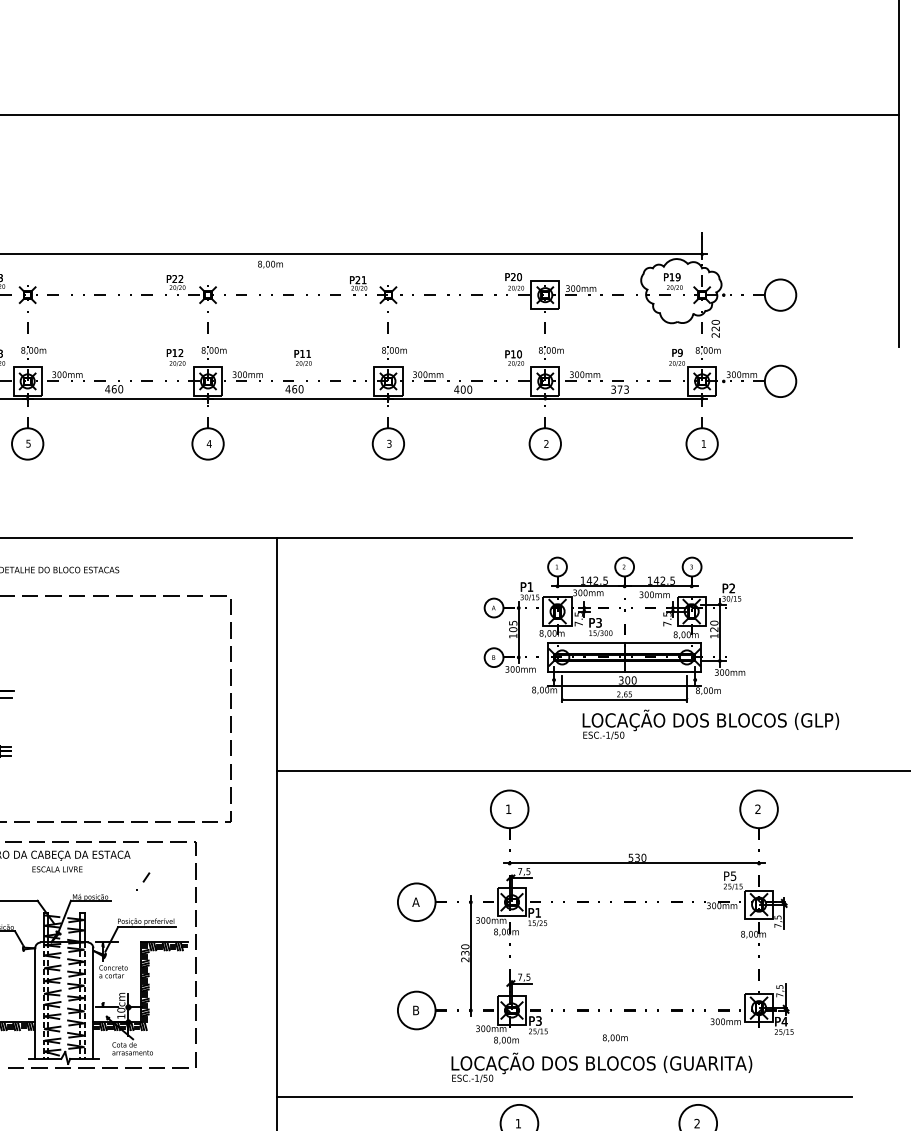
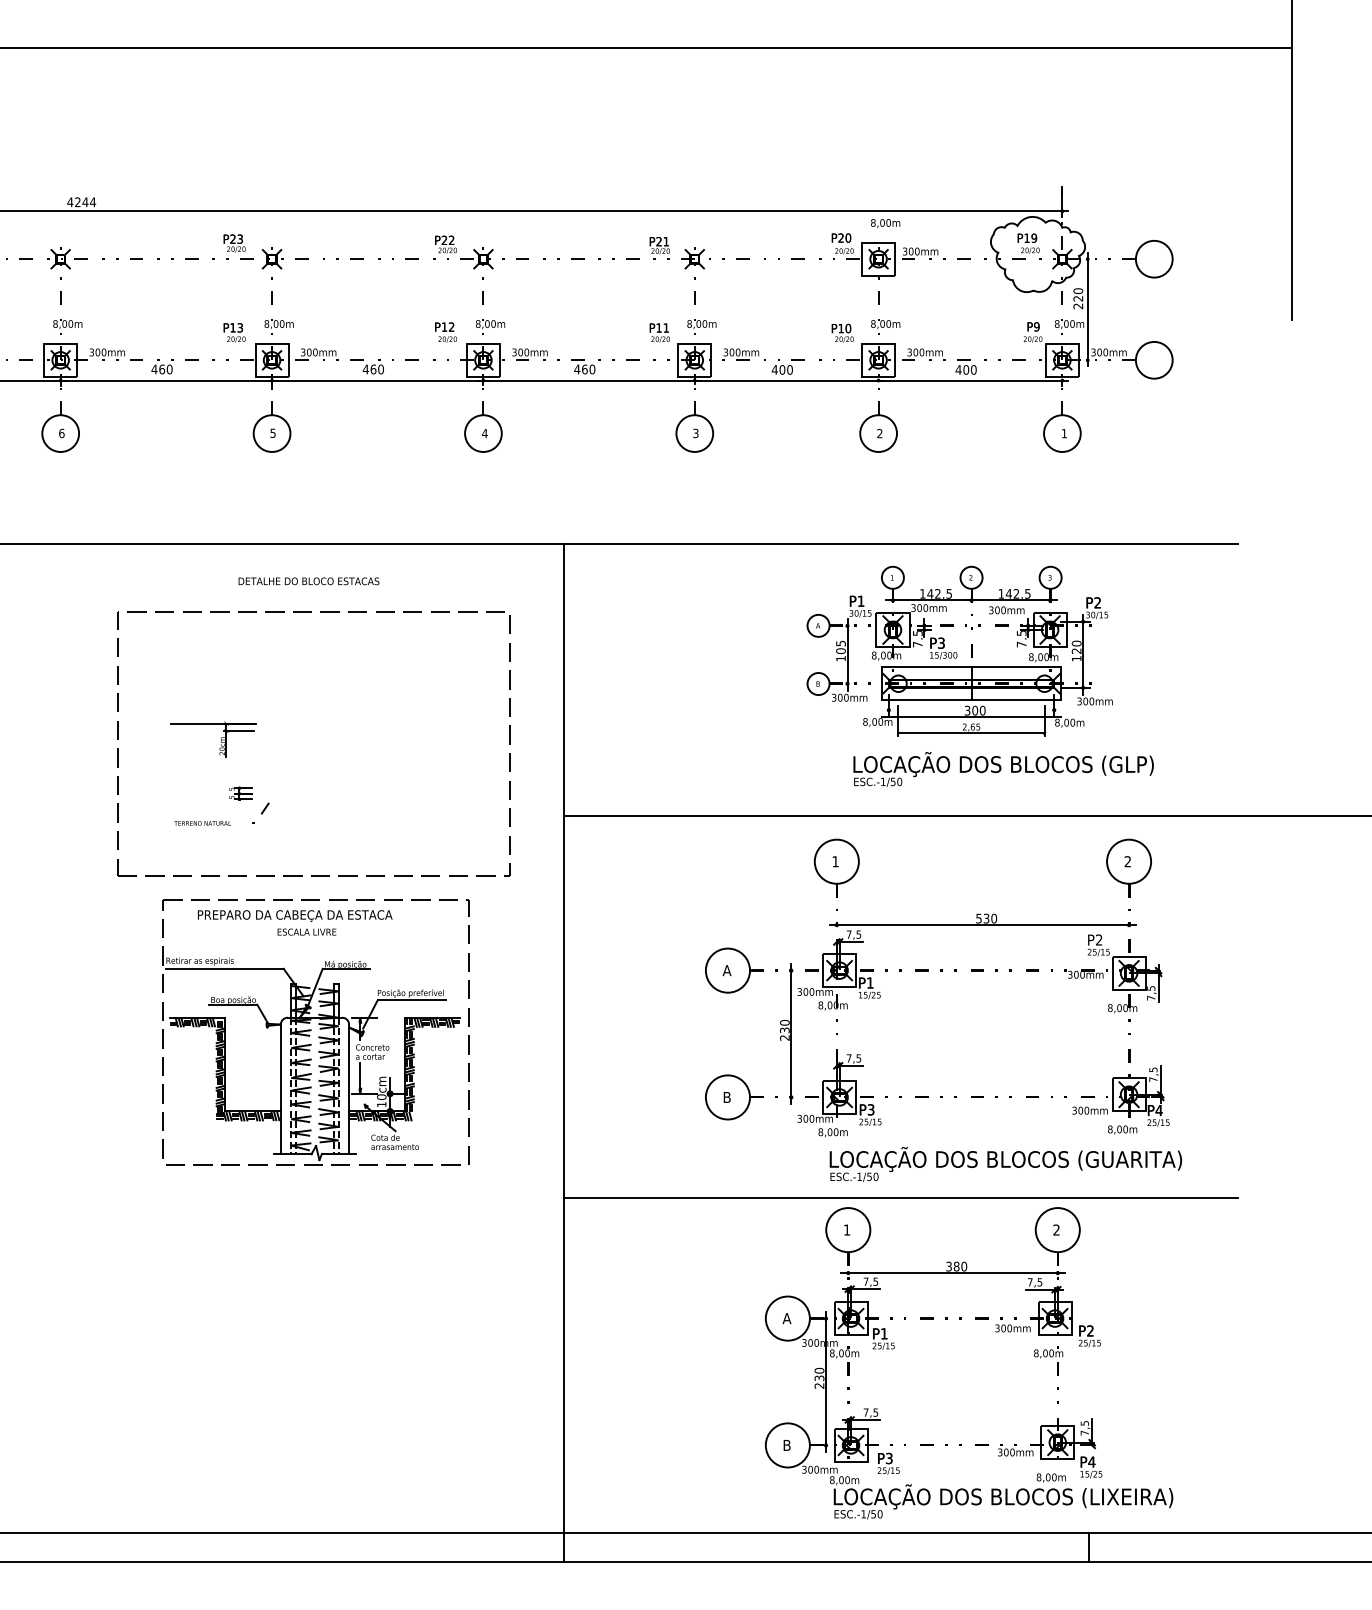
text: (270, 264) -> (885, 223), moved
line: (723, 338) -> (1087, 309), added
text: (302, 357) -> (659, 332), moved
text: (619, 389) -> (965, 369), 373 -> 400
text: (710, 724) -> (1003, 769), moved
text: (733, 875) -> (1099, 939), P5 -> P2
line: (143, 880) -> (261, 812), moved
line: (103, 993) -> (360, 1077), added
text: (615, 1037) -> (1122, 1129), moved
text: (601, 1067) -> (1005, 1164), moved

